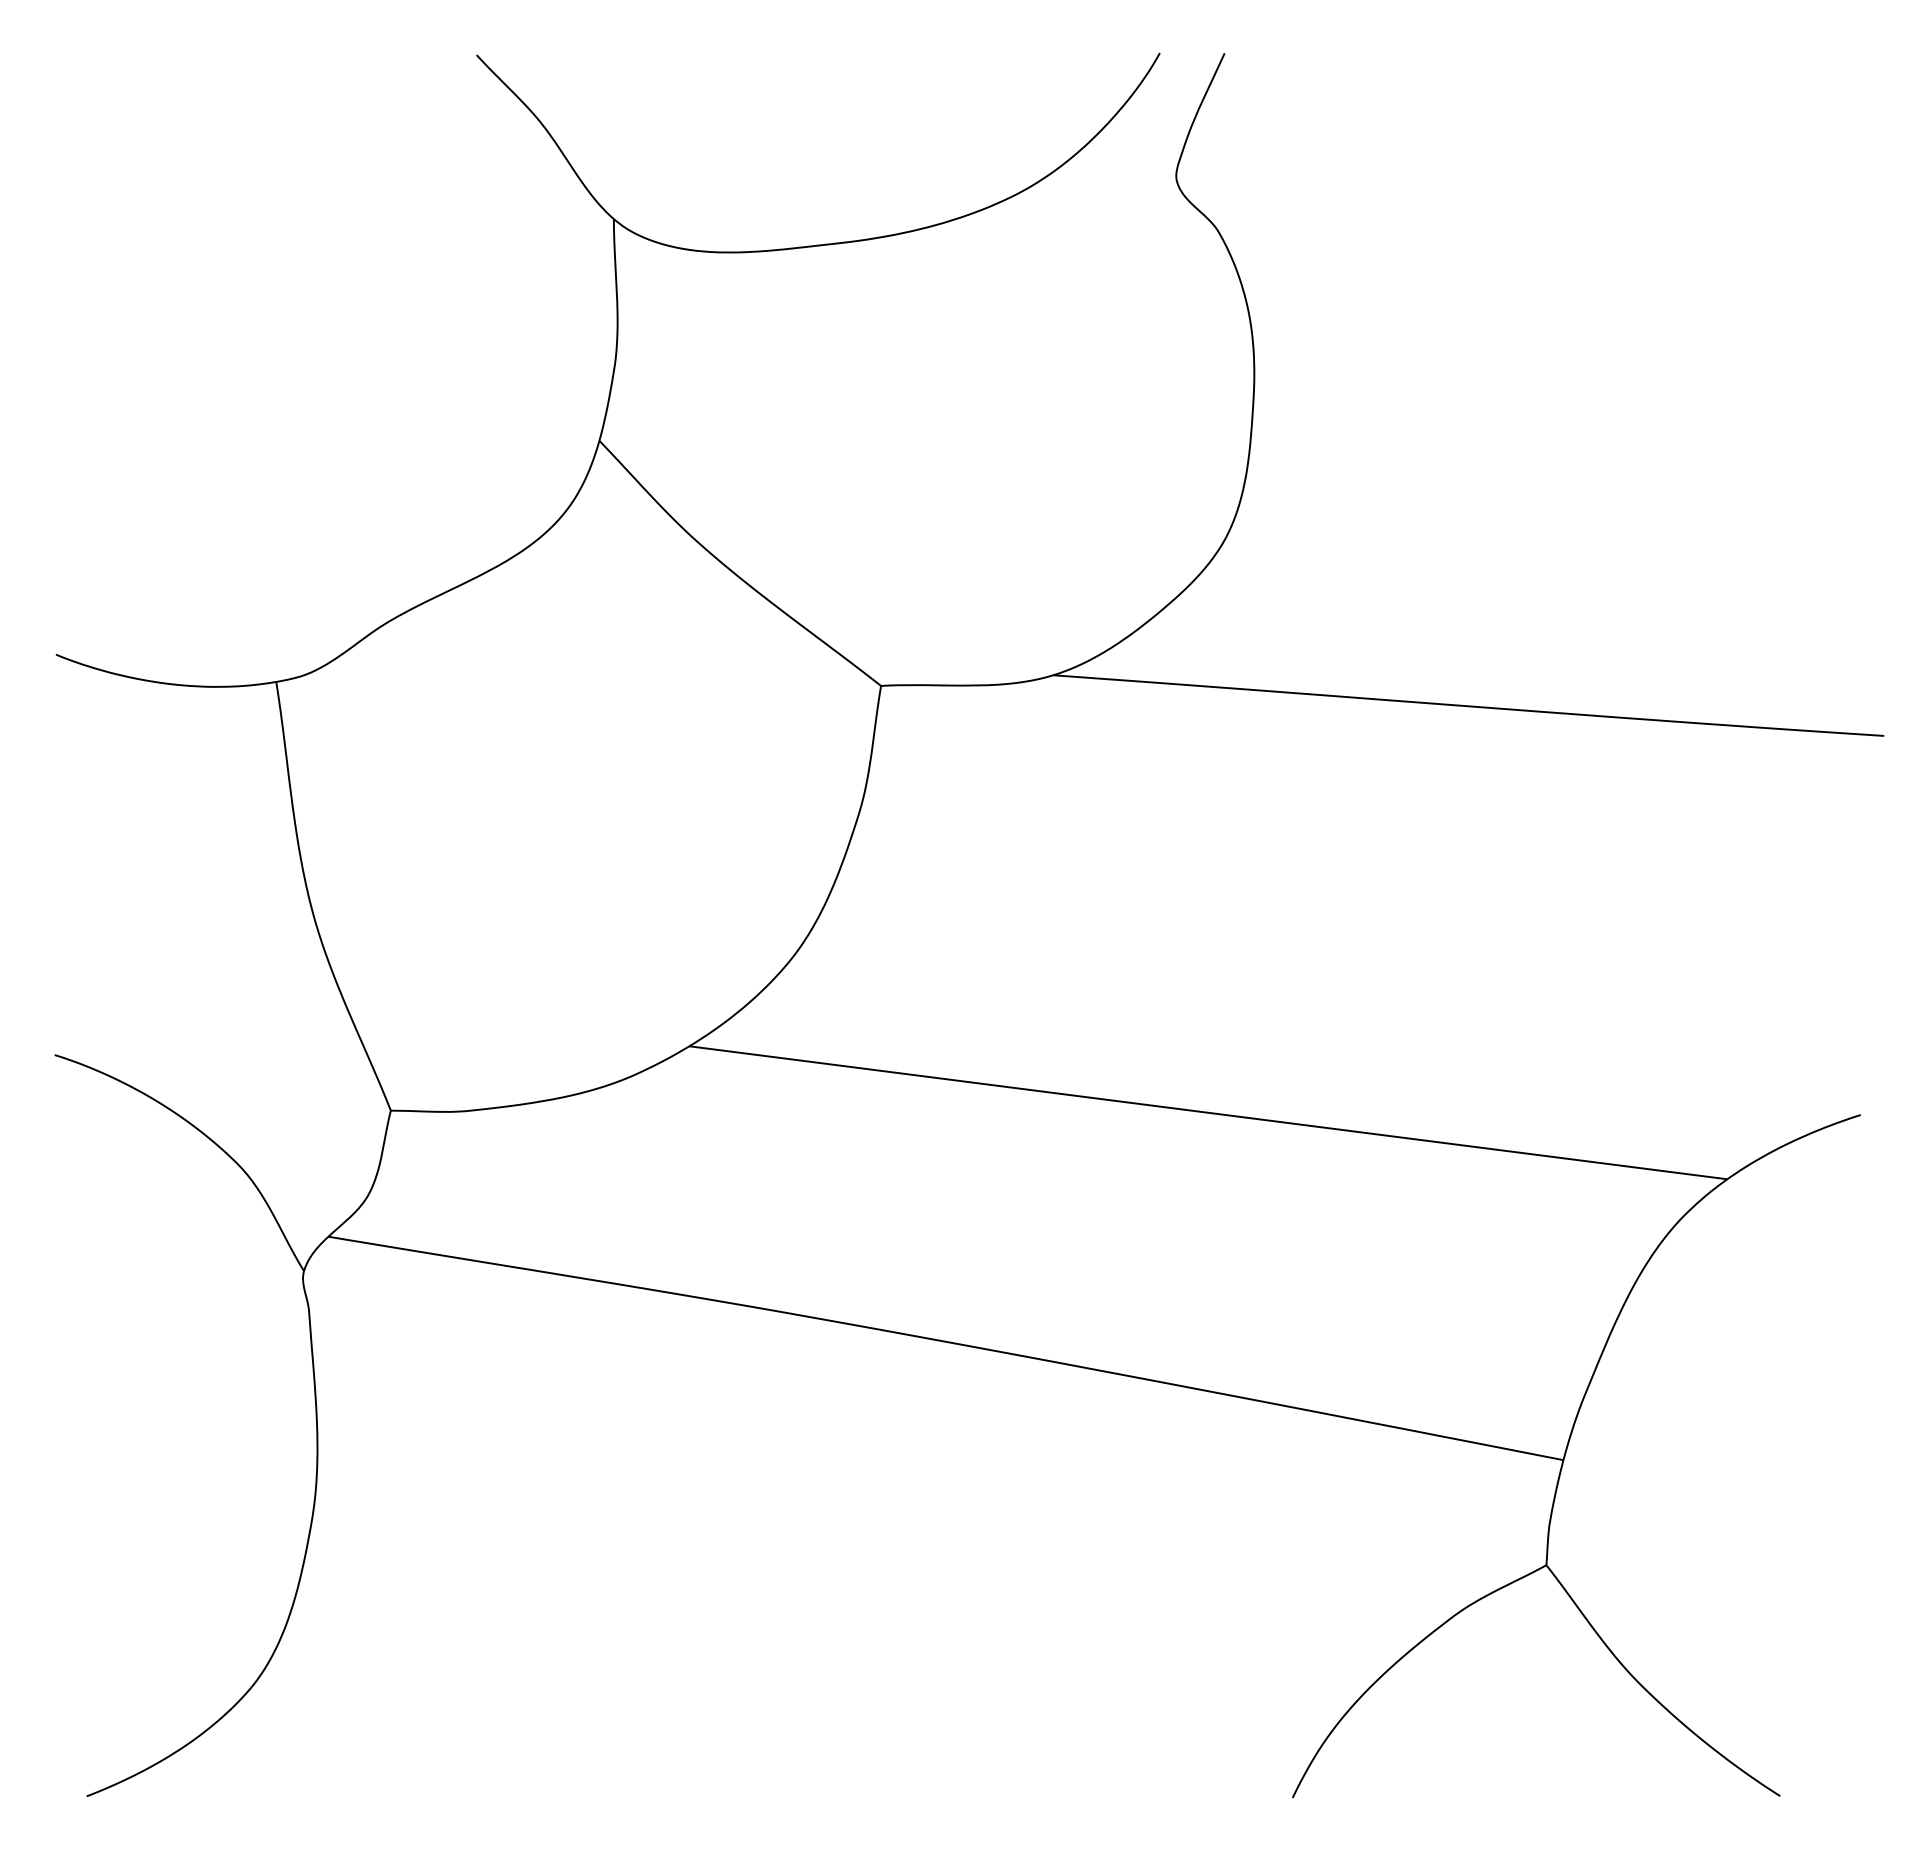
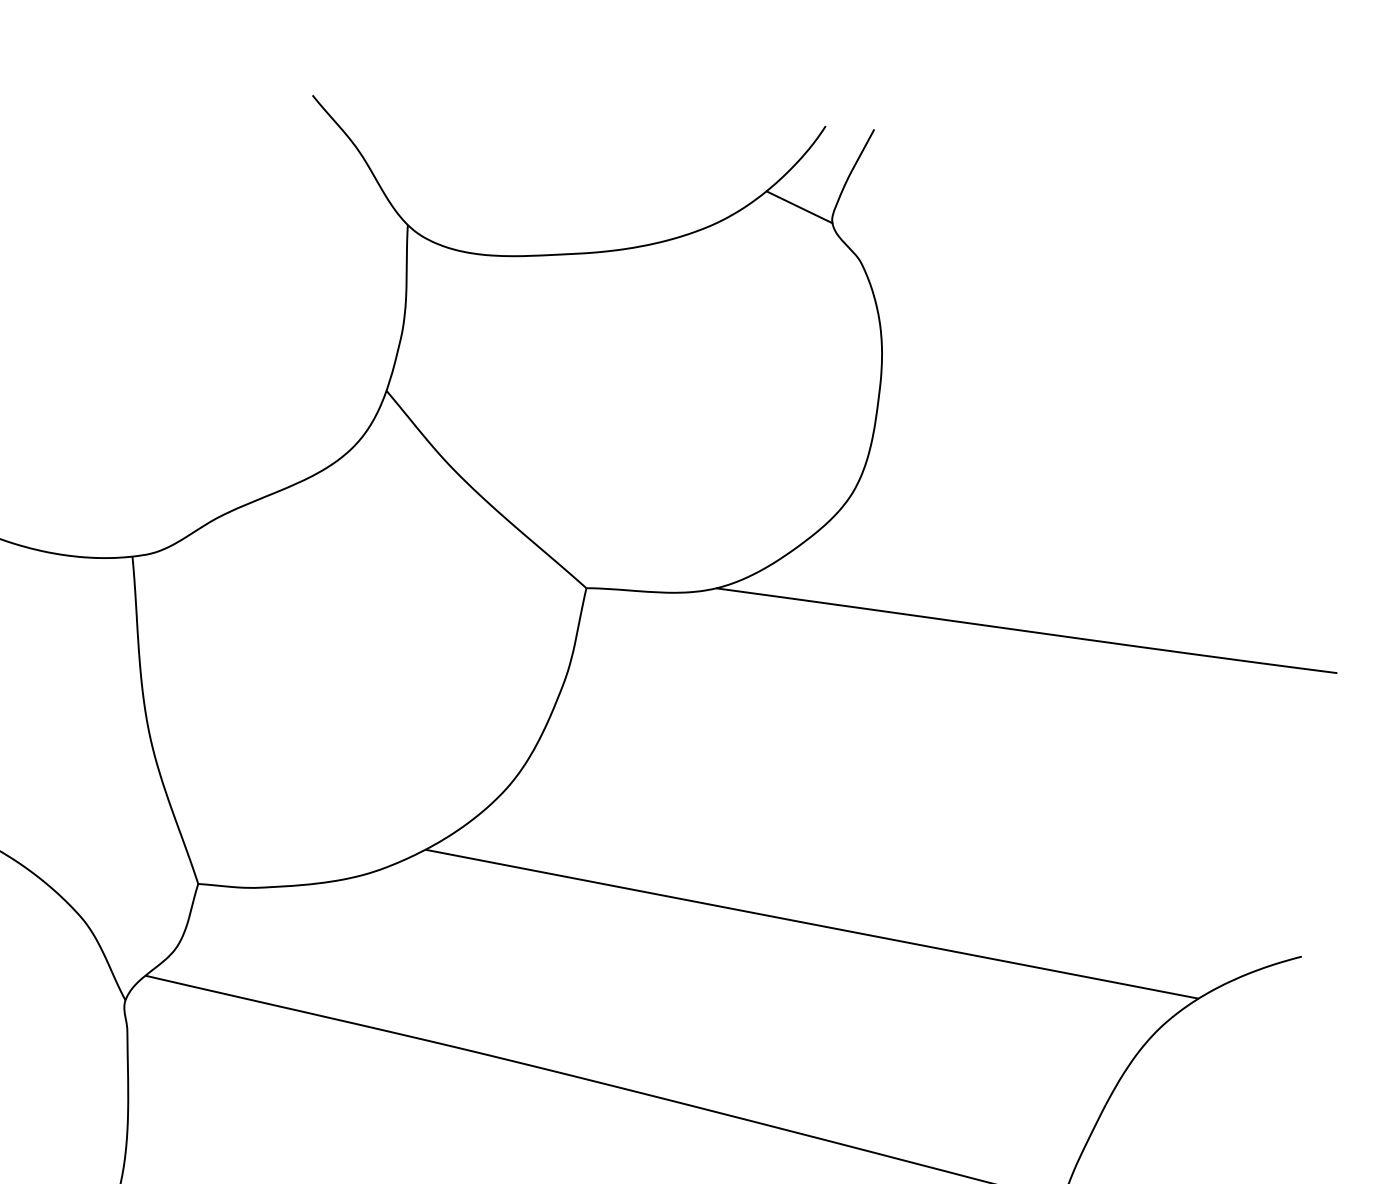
line: (1131, 162) -> (799, 206), added

